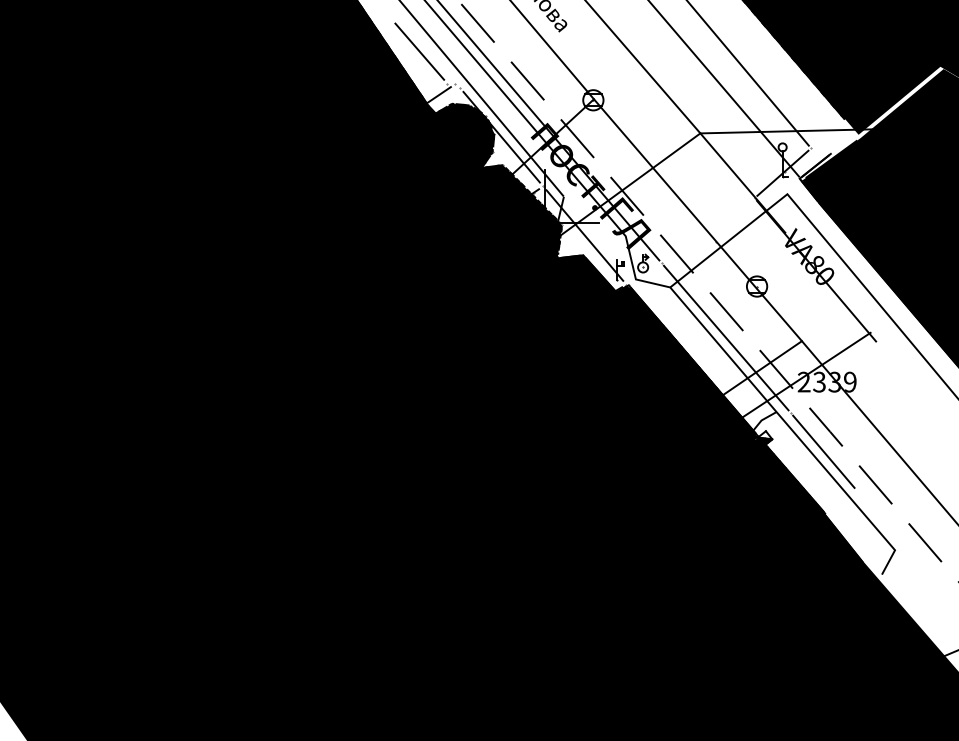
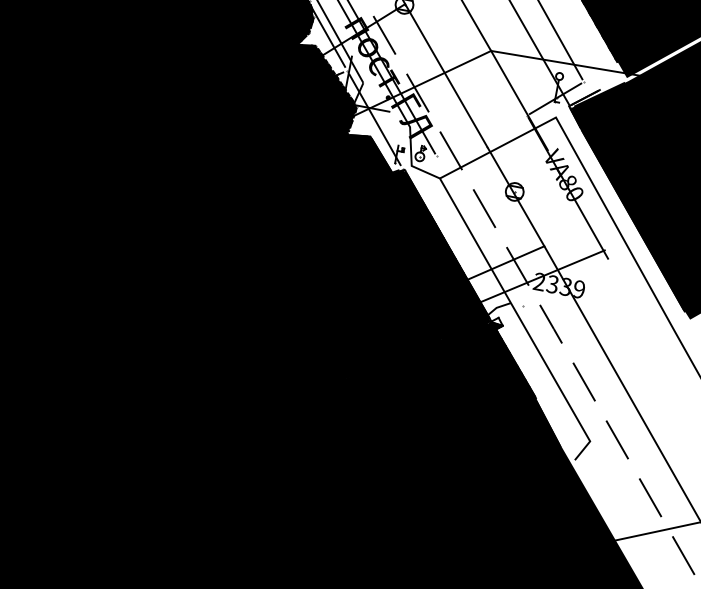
line: (725, 337) -> (479, 230), removed
line: (823, 451) -> (544, 344), removed

